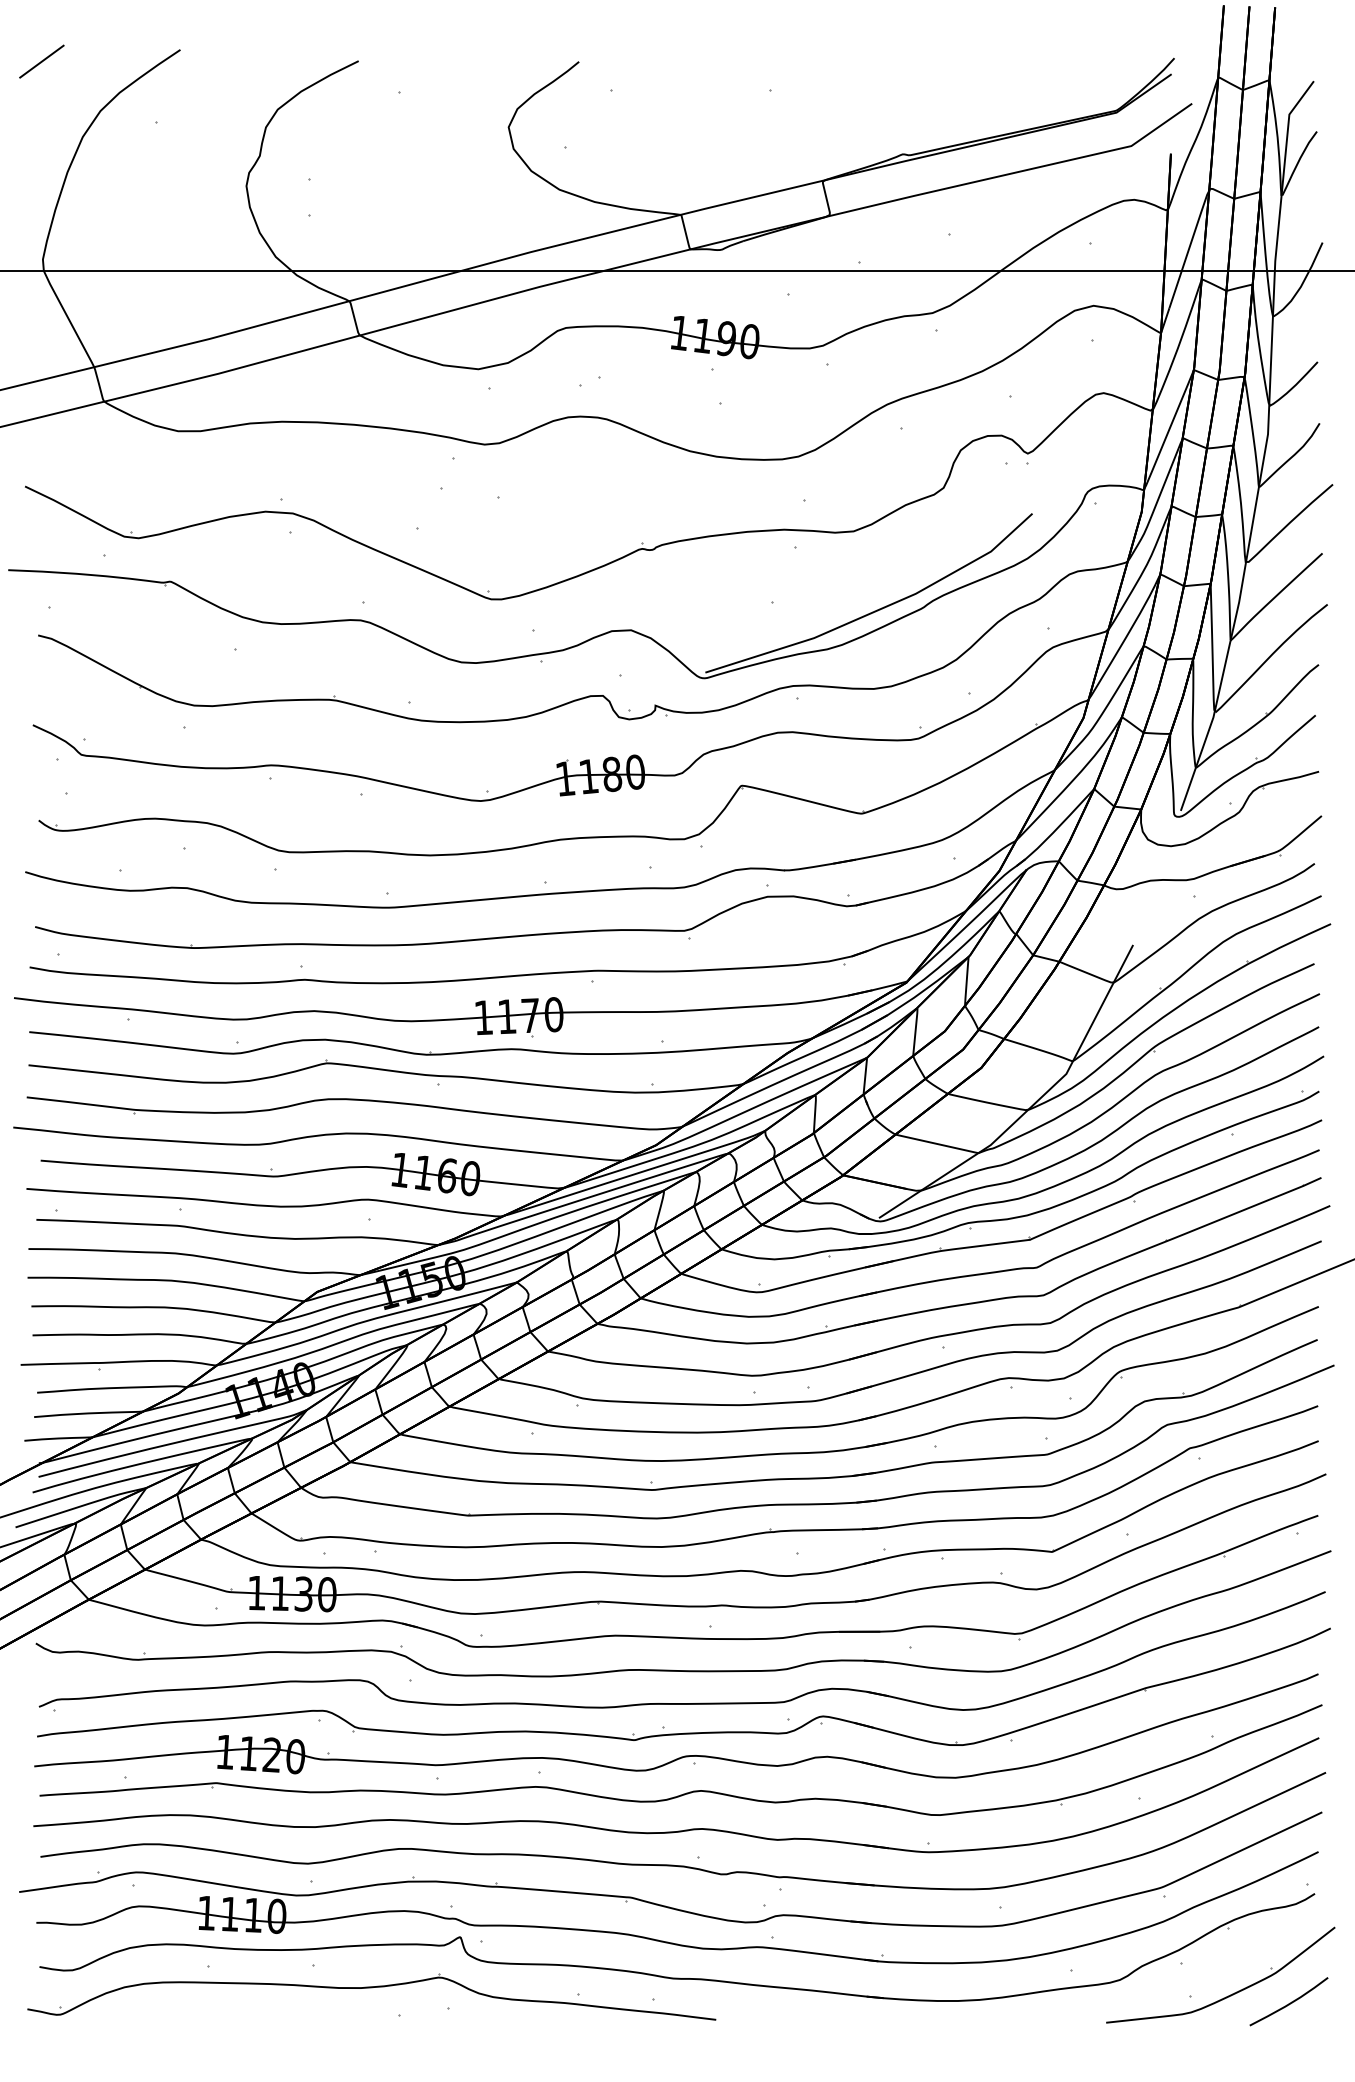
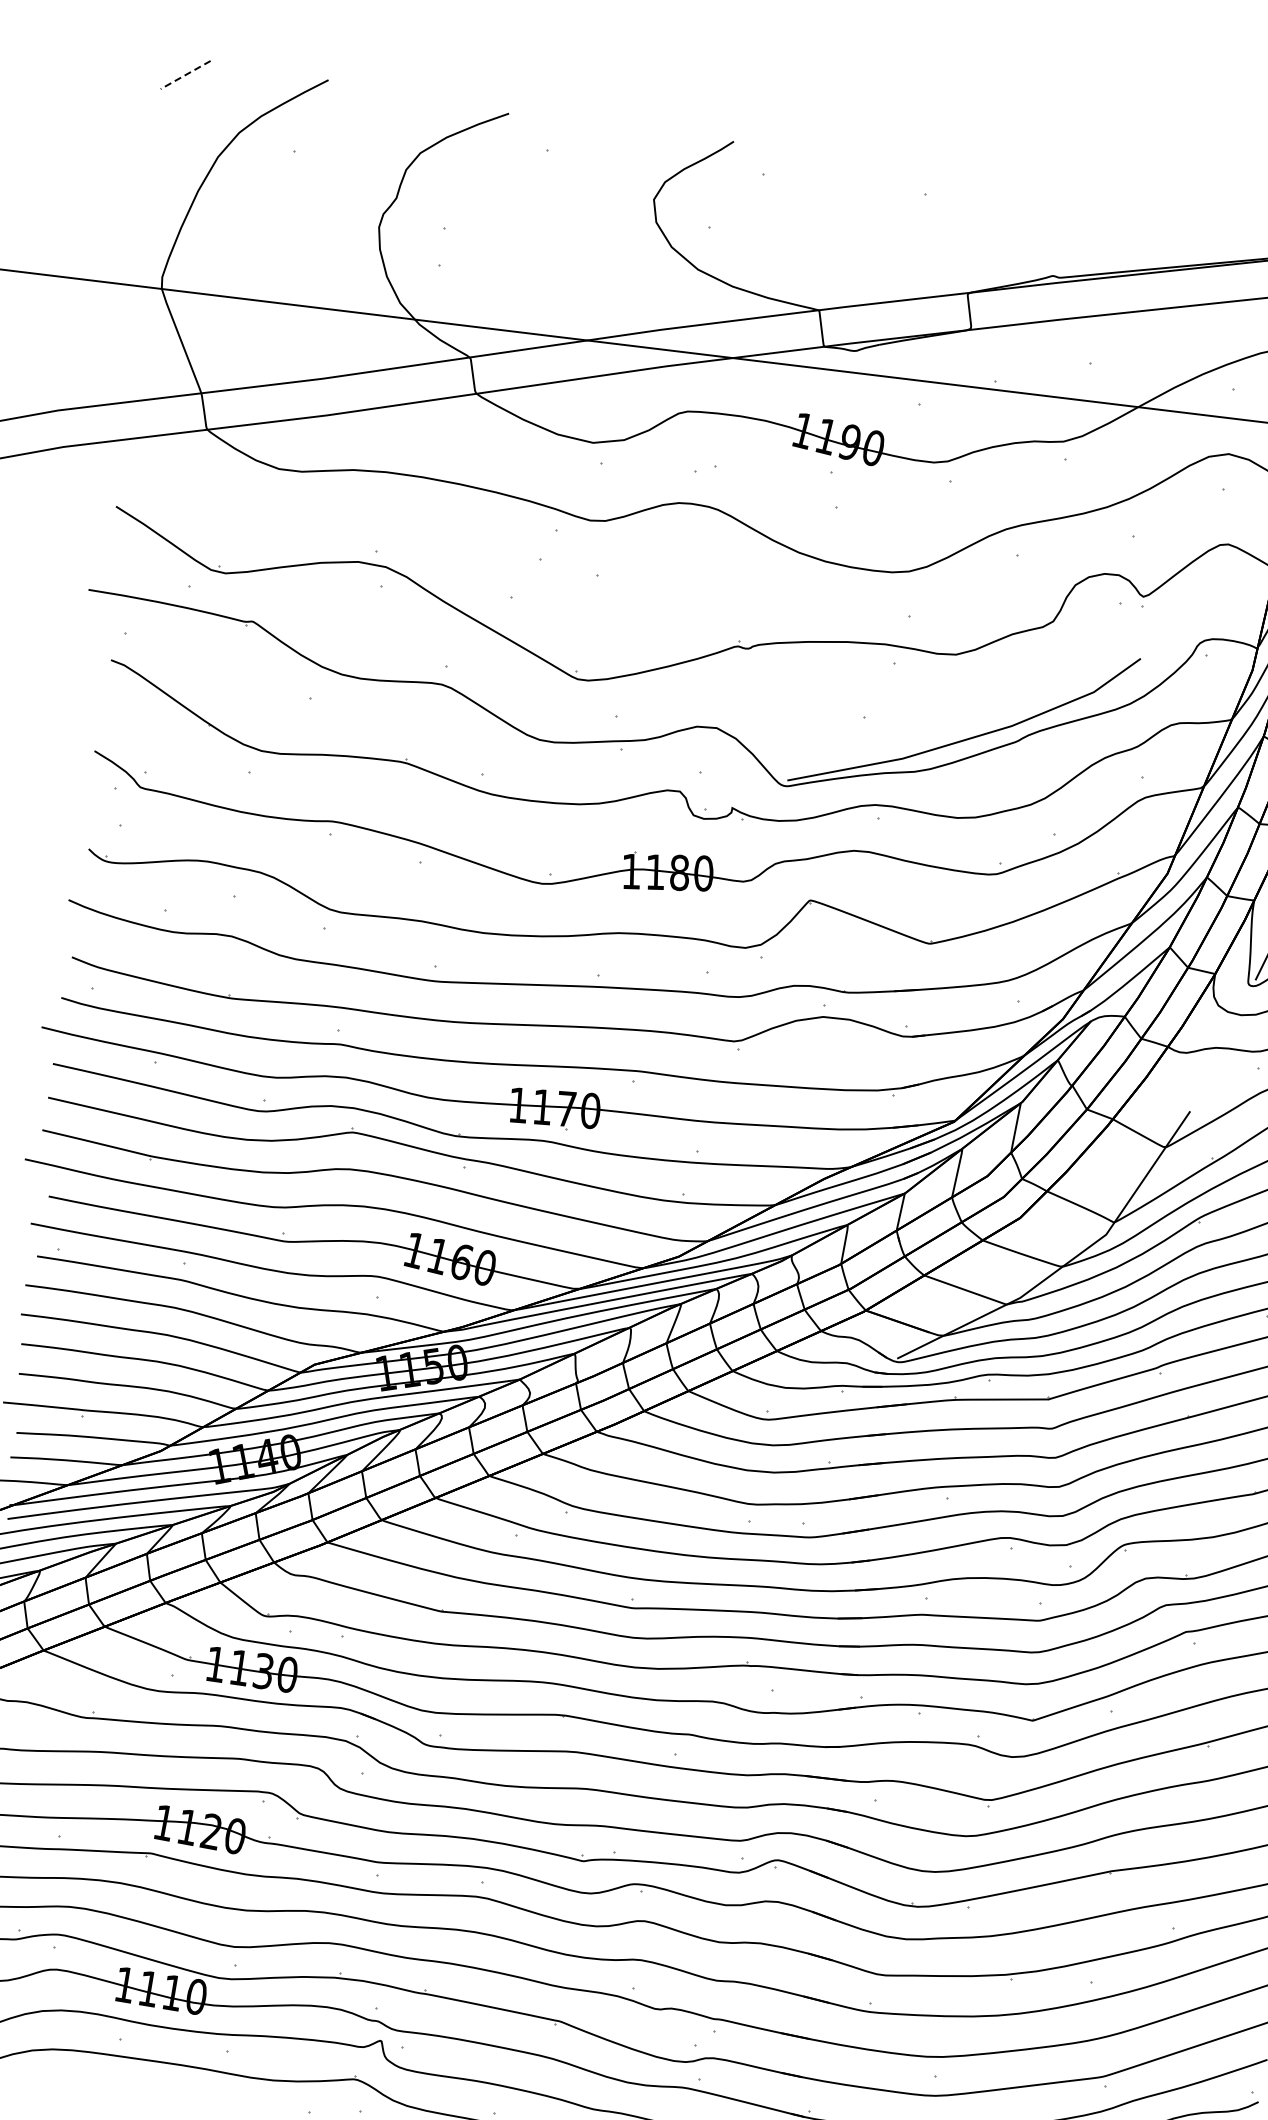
line: (41, 61) -> (185, 74), solid -> dashed

